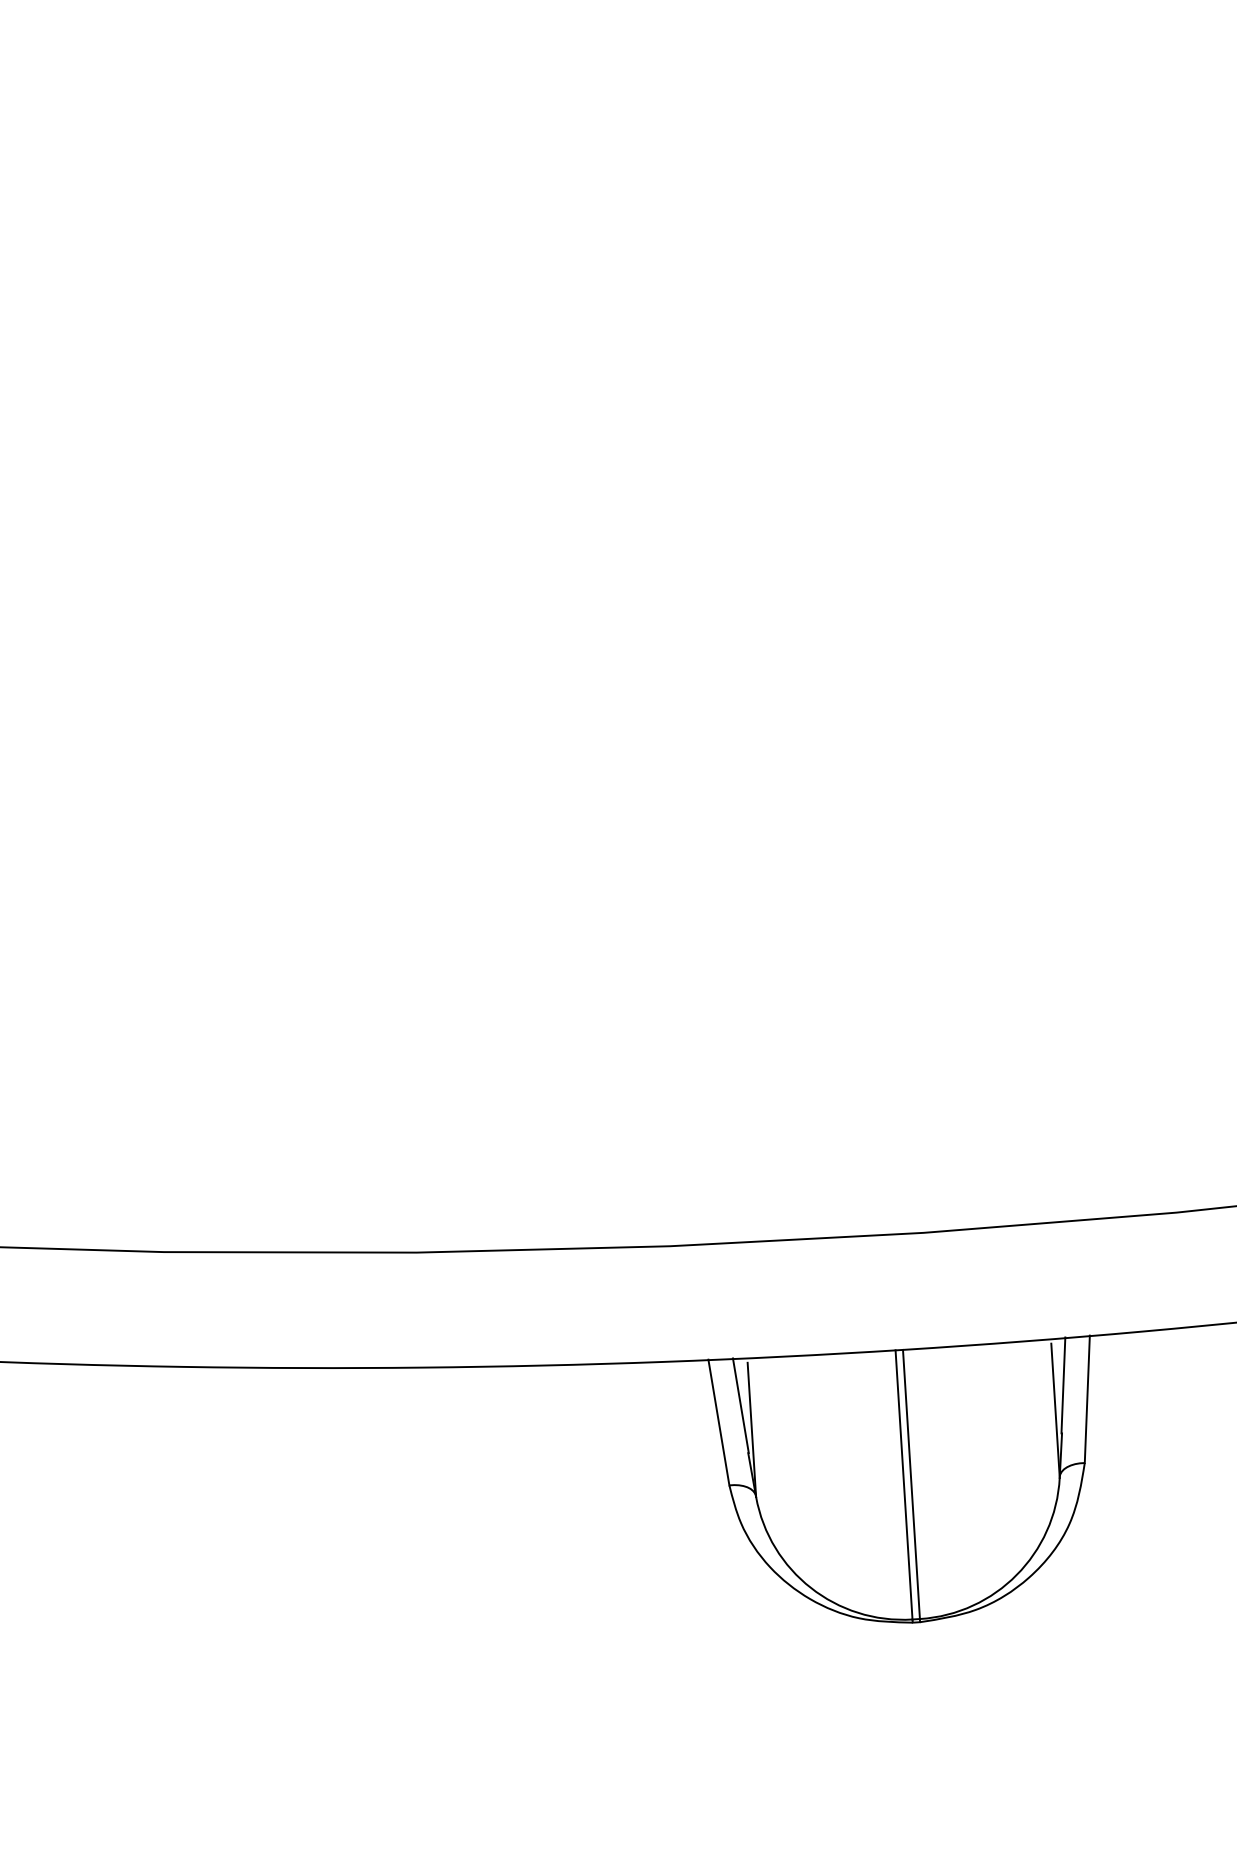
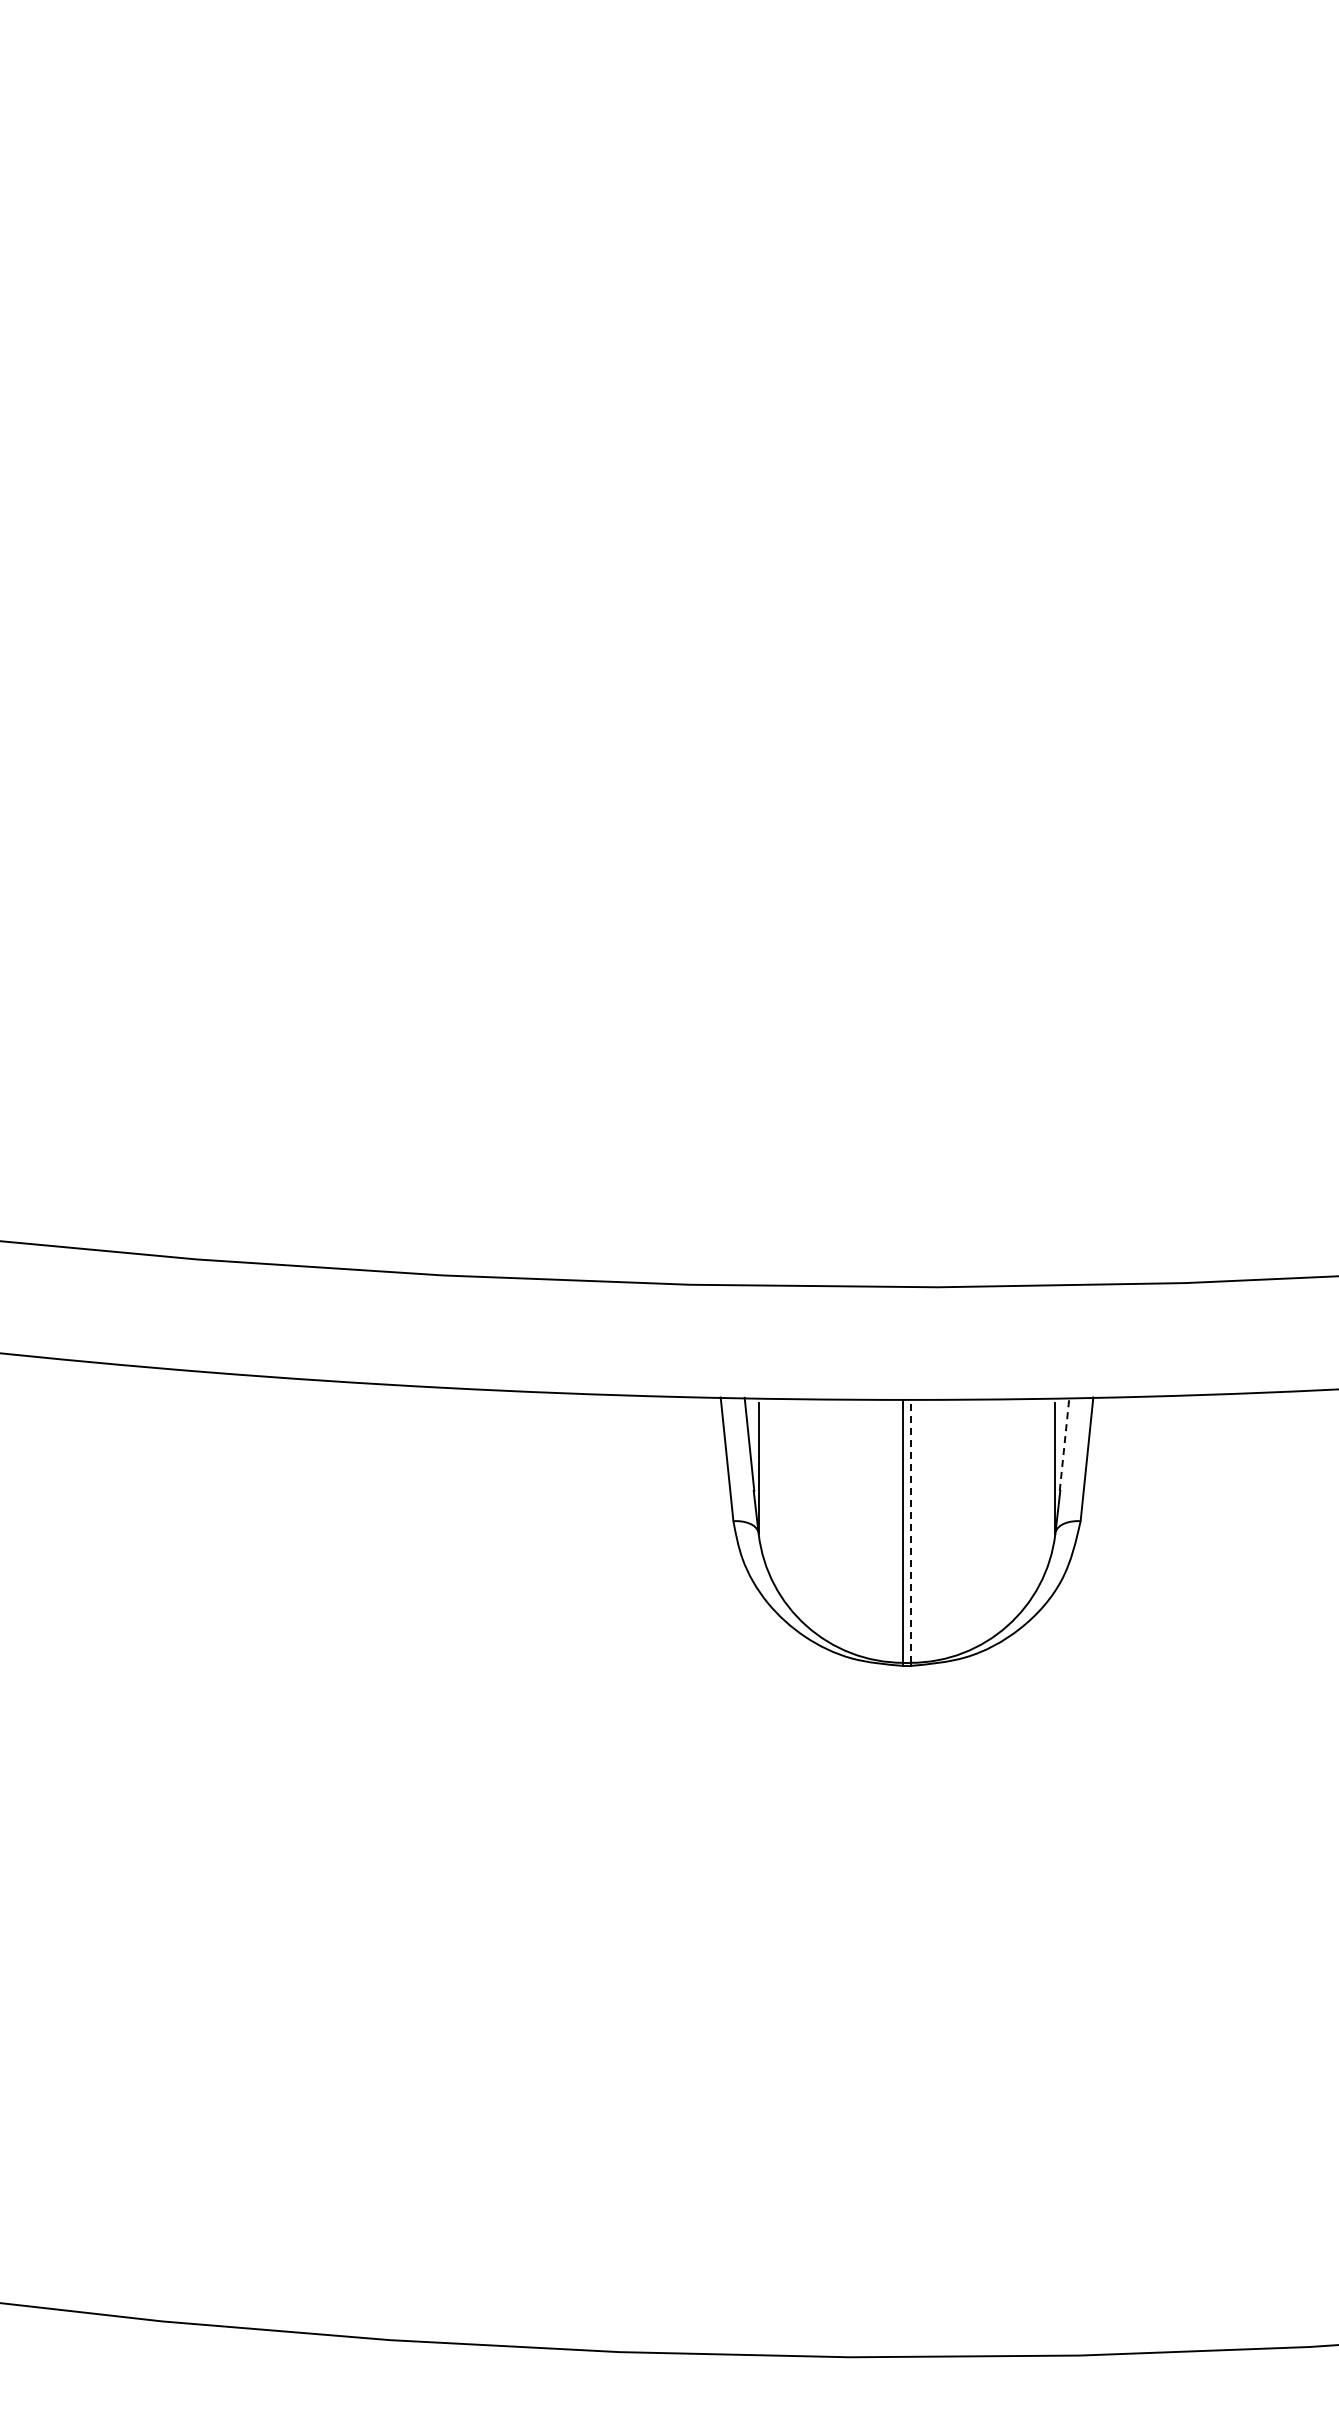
line: (1063, 1385) -> (1064, 1444), solid -> dashed
line: (911, 1483) -> (910, 1530), solid -> dashed

